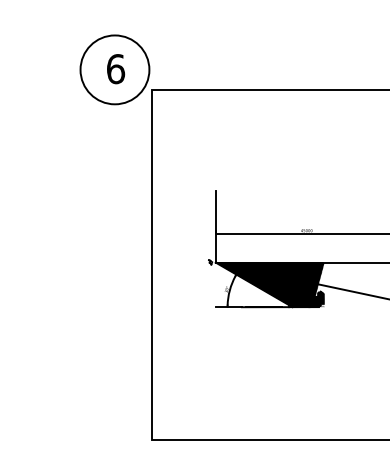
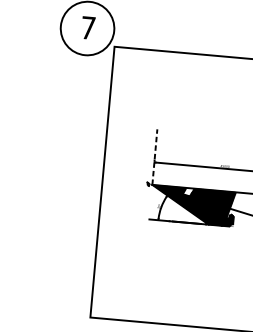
text: (116, 69) -> (88, 28), 6 -> 7
line: (215, 226) -> (154, 156), solid -> dashed
hatch: (262, 267) -> (188, 191), removed

